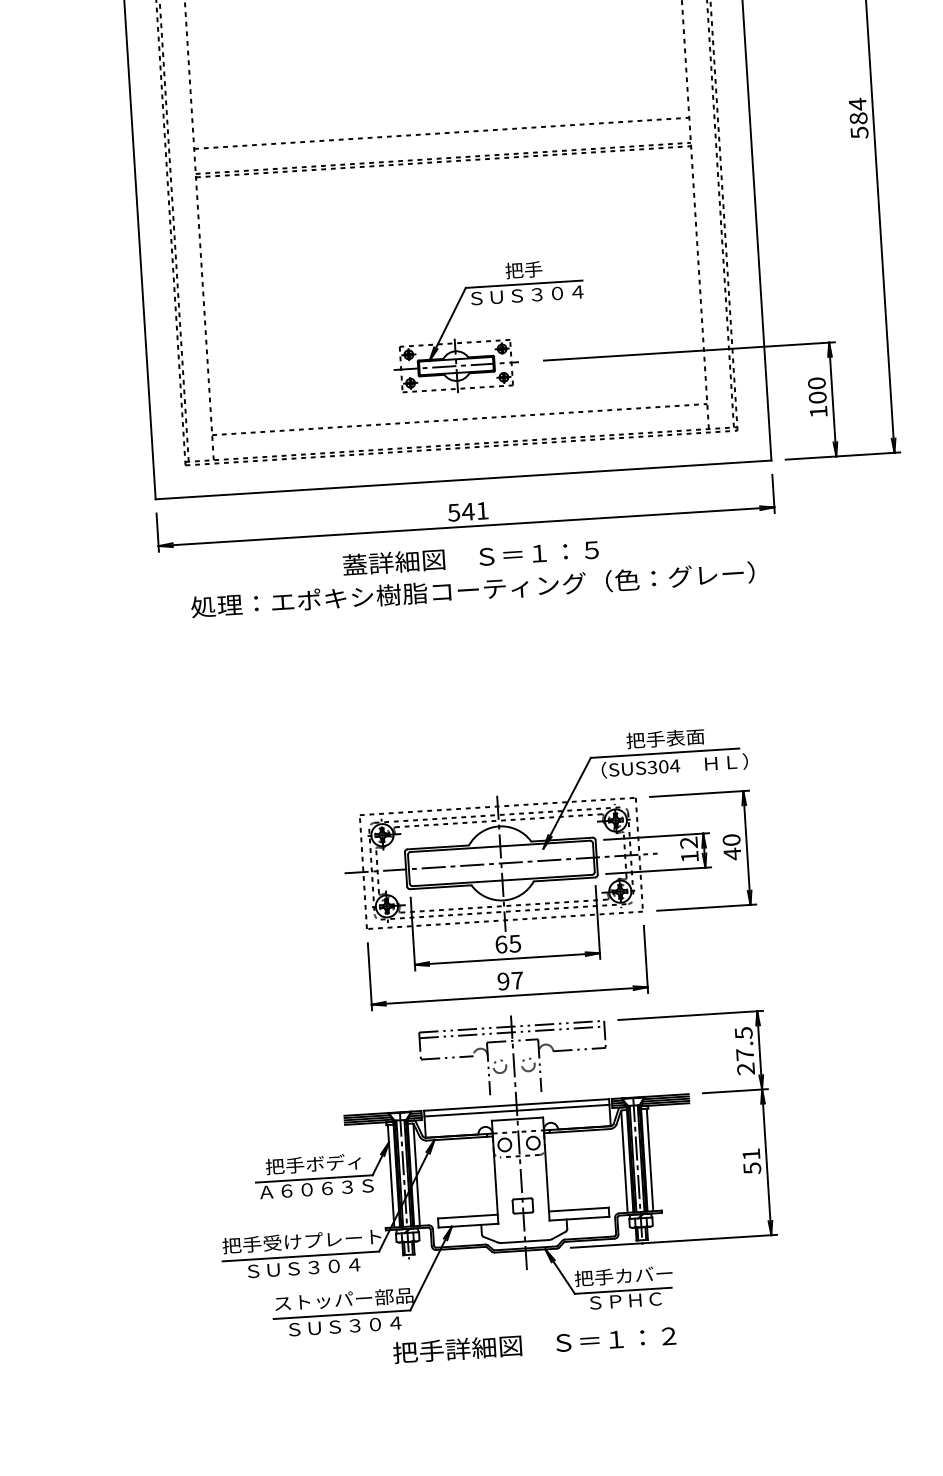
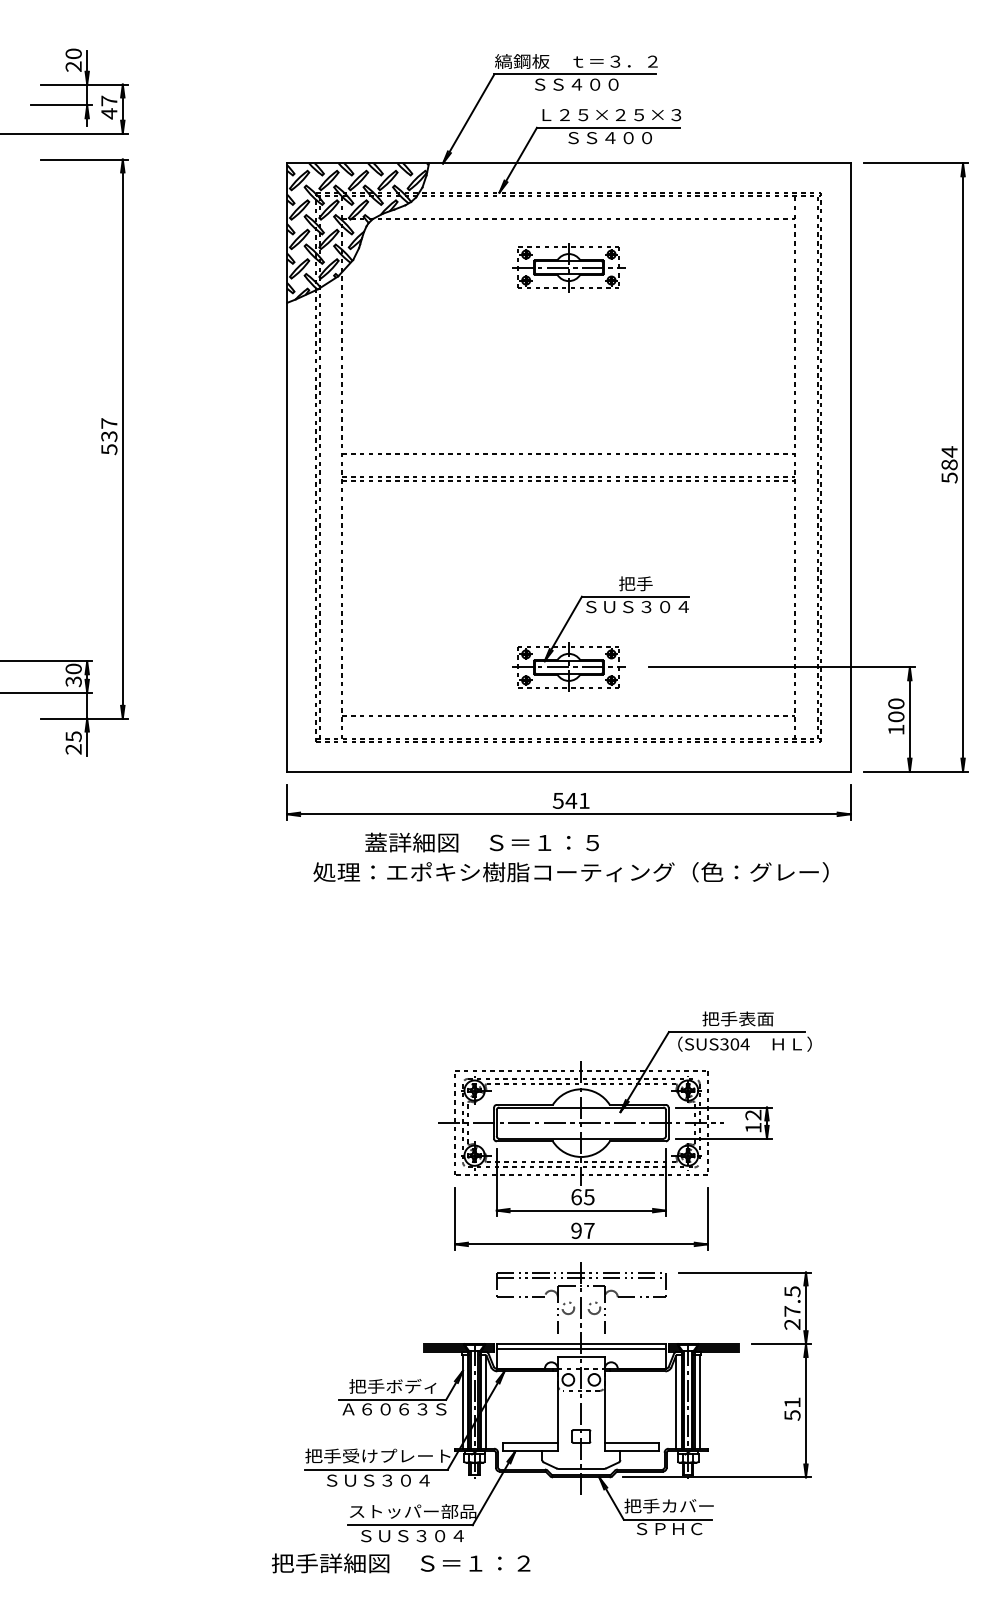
text: (470, 557) -> (481, 842), moved
part: (723, 850) -> (784, 1124), removed
text: (534, 1344) -> (400, 1563), moved

